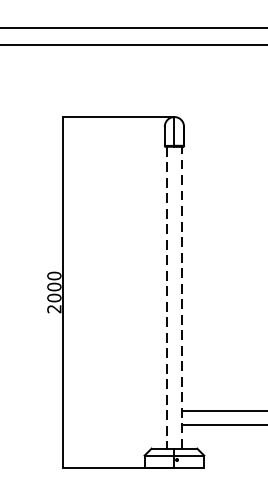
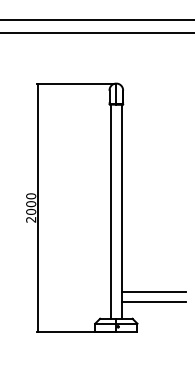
line: (181, 297) -> (121, 211), dashed -> solid
line: (166, 298) -> (110, 212), dashed -> solid

